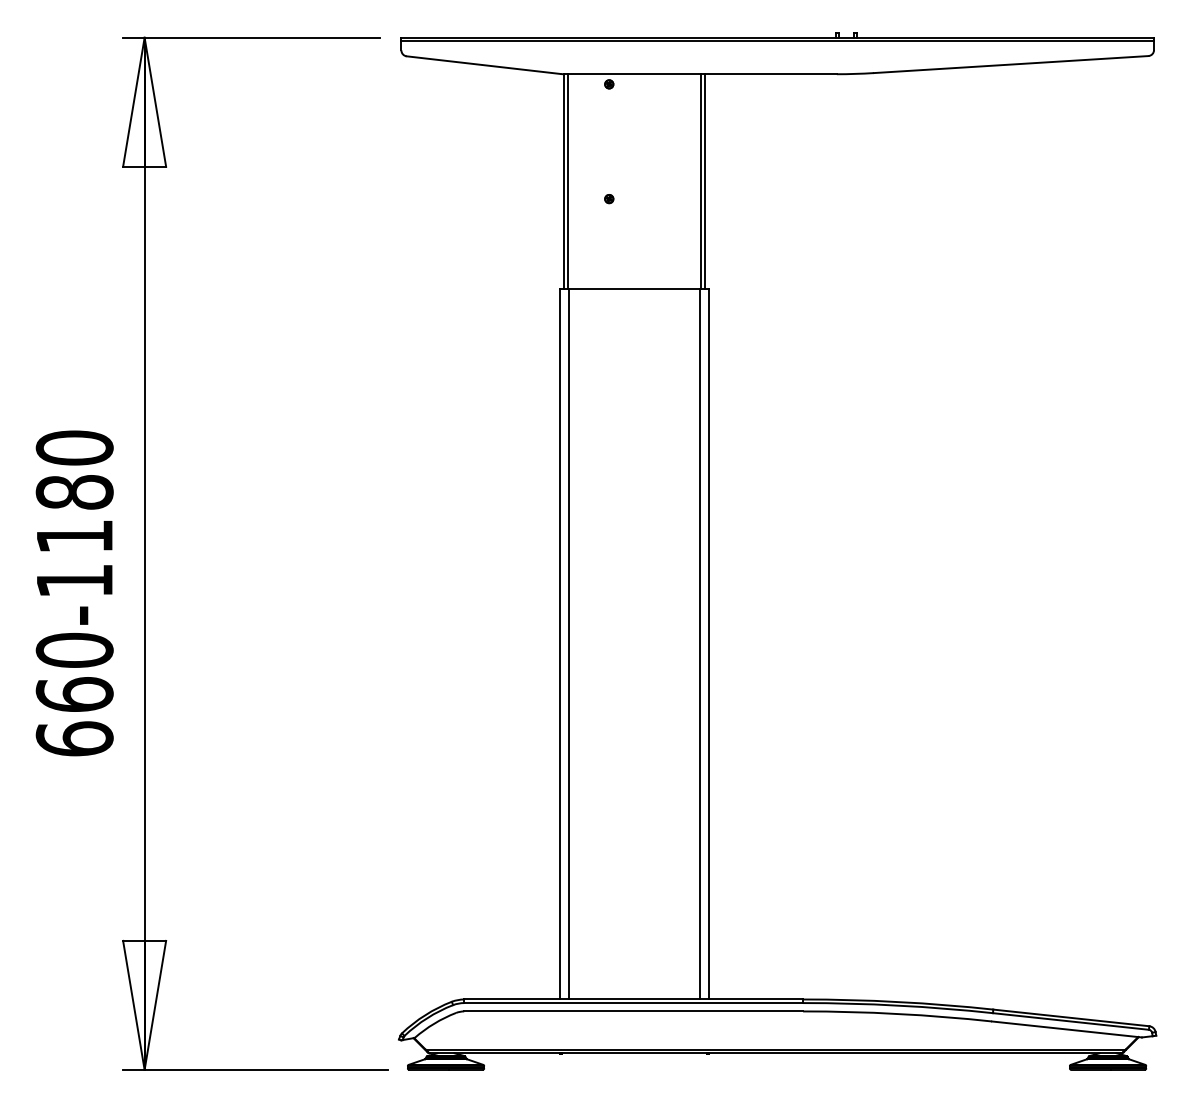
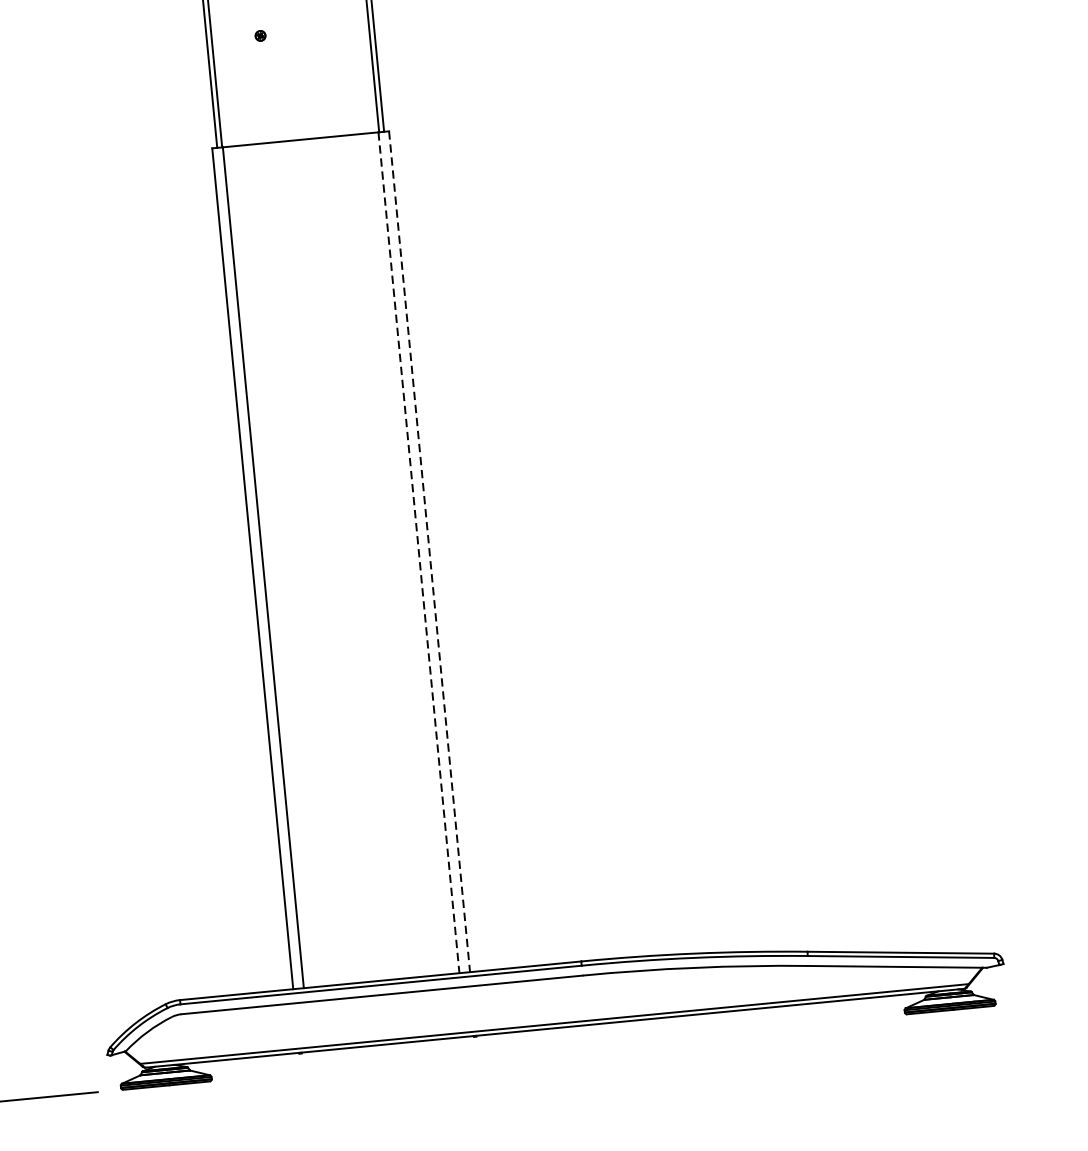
line: (700, 644) -> (419, 552), solid -> dashed
line: (709, 644) -> (430, 551), solid -> dashed

